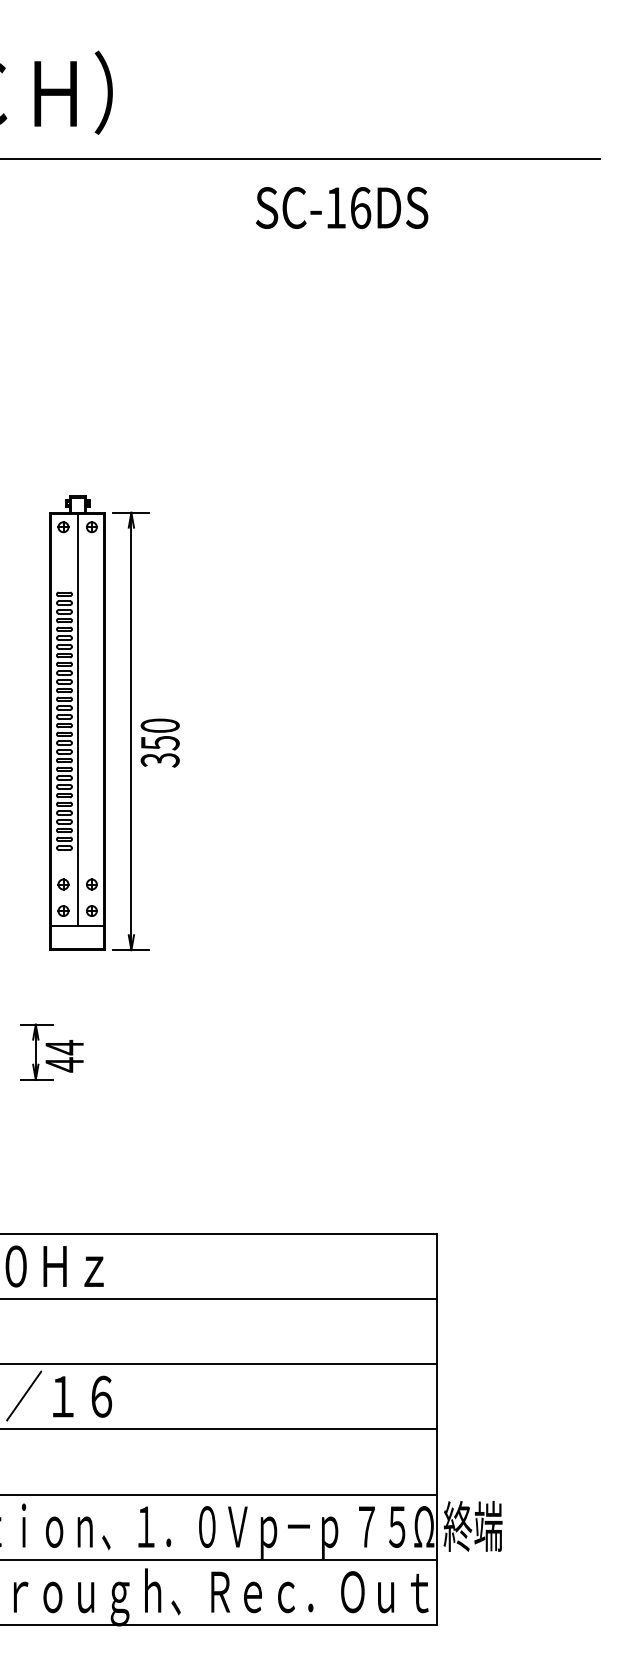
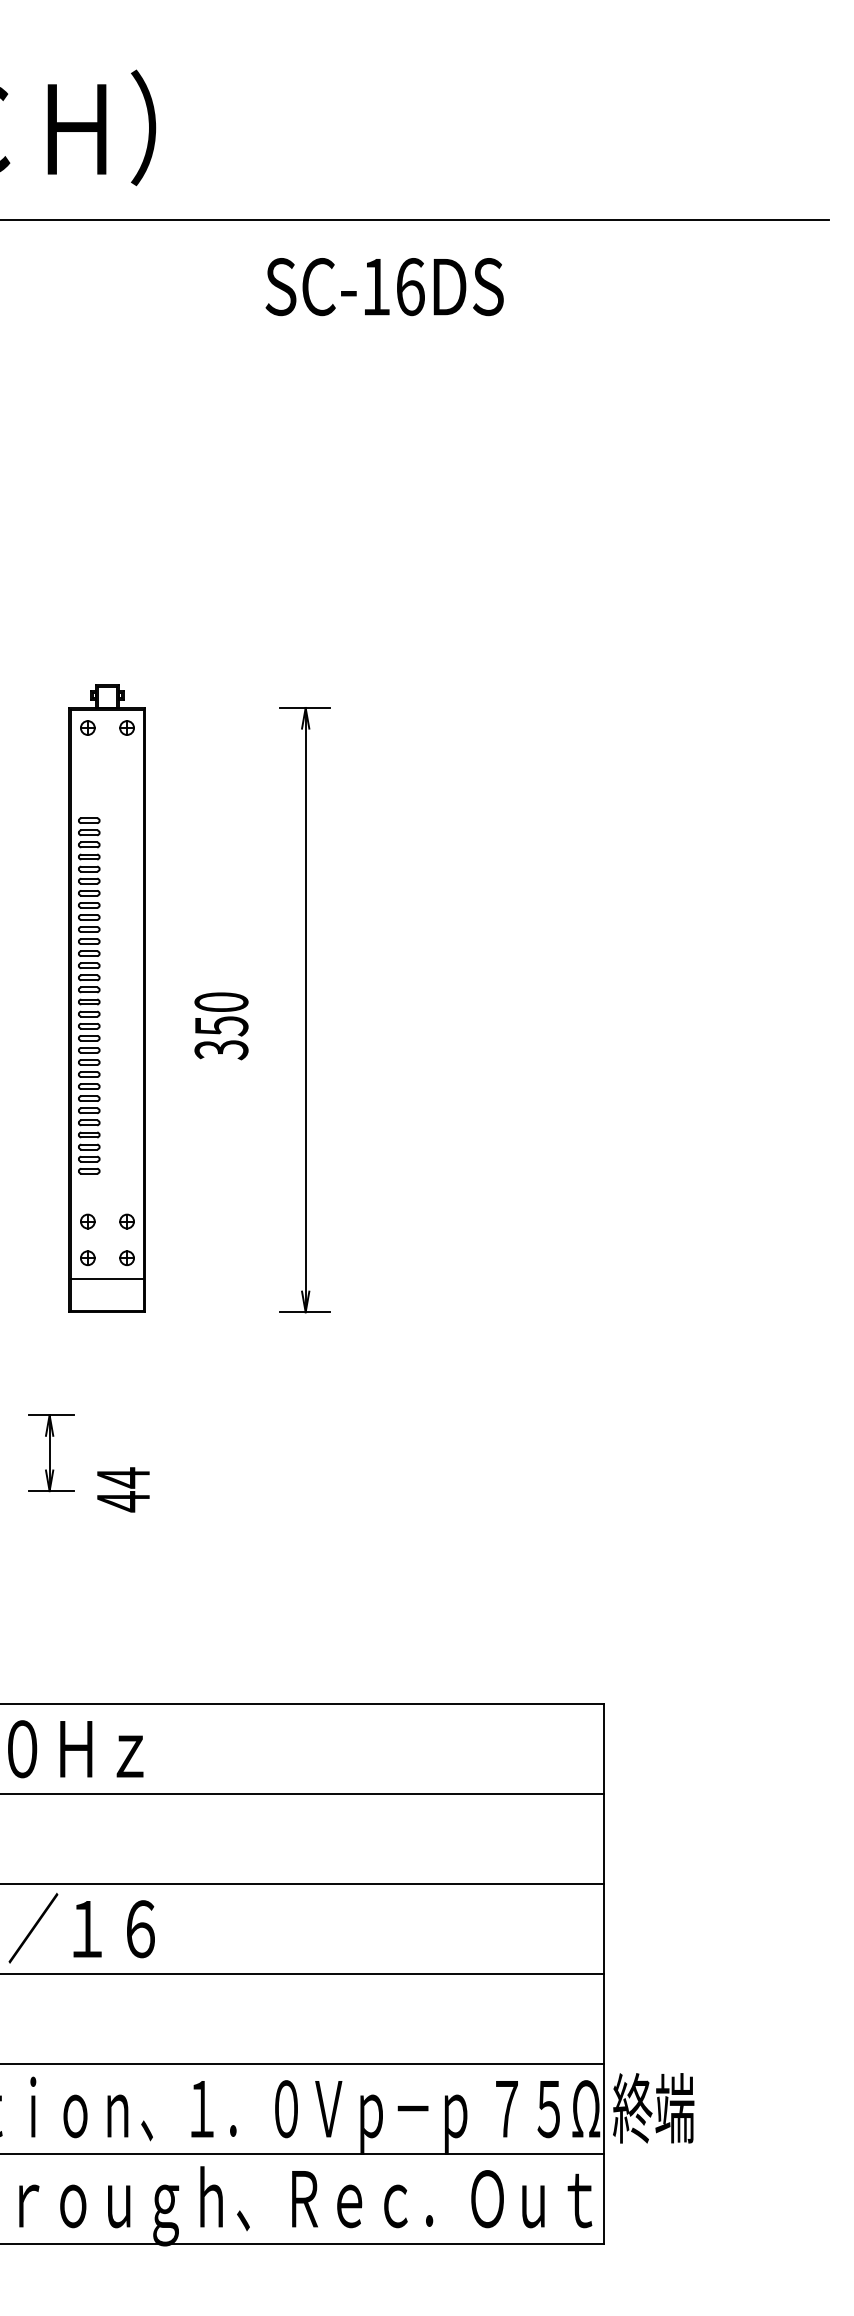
text: (341, 208) -> (384, 287), moved
line: (77, 720) -> (107, 994), removed
part: (130, 731) -> (304, 1010), moved
text: (64, 1056) -> (123, 1489), moved

